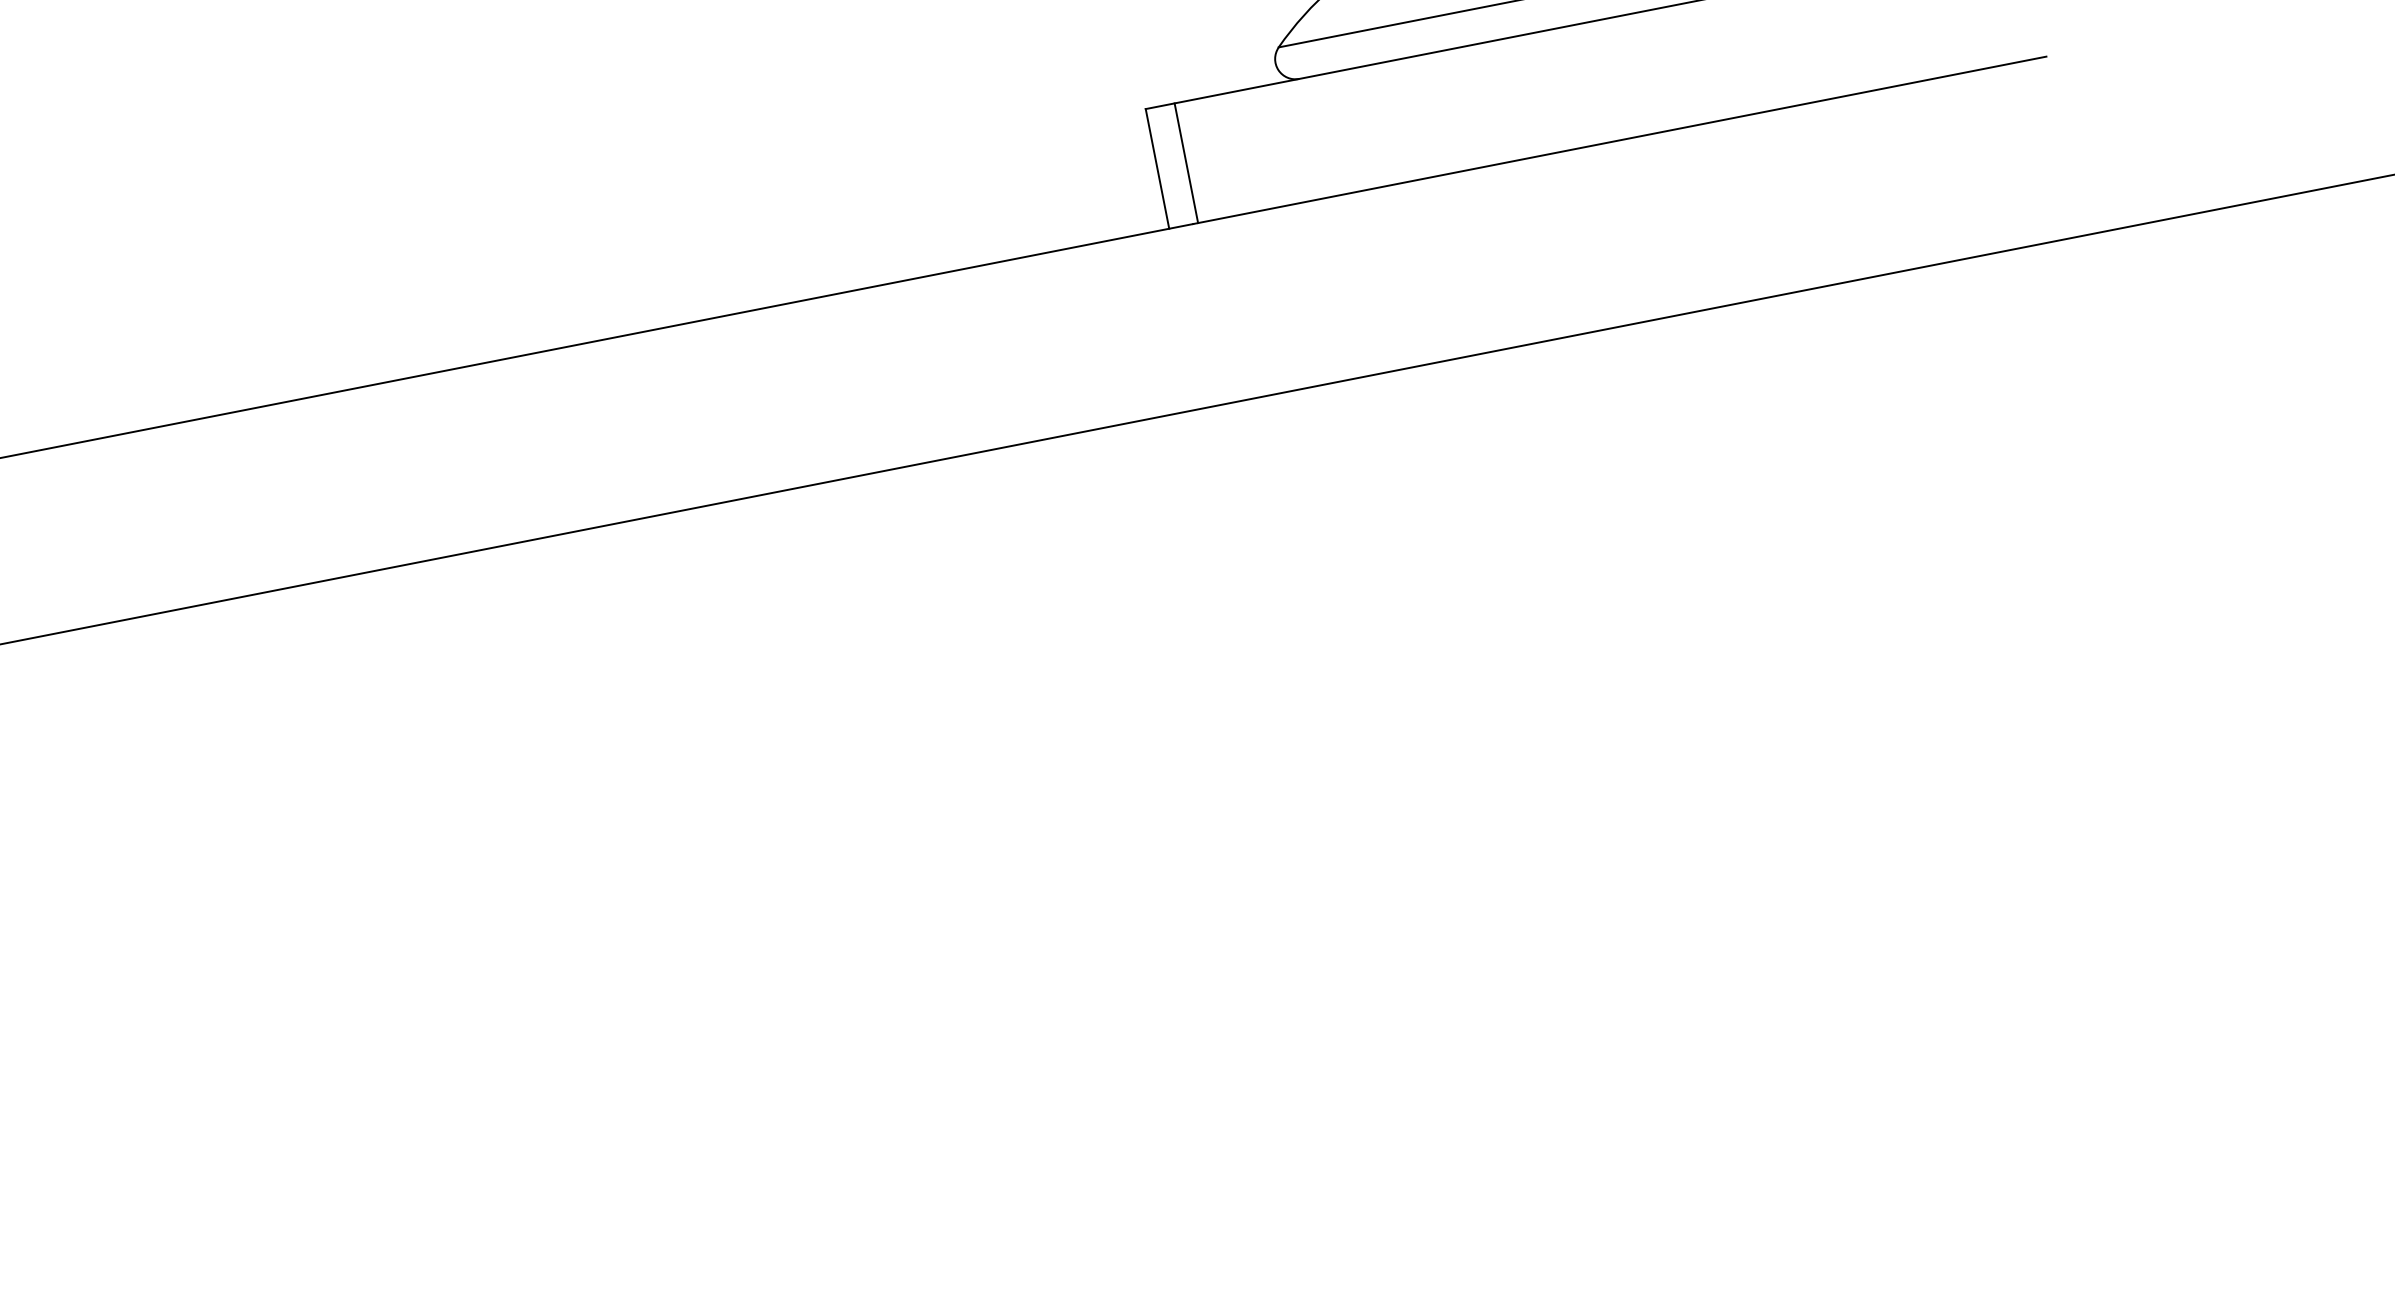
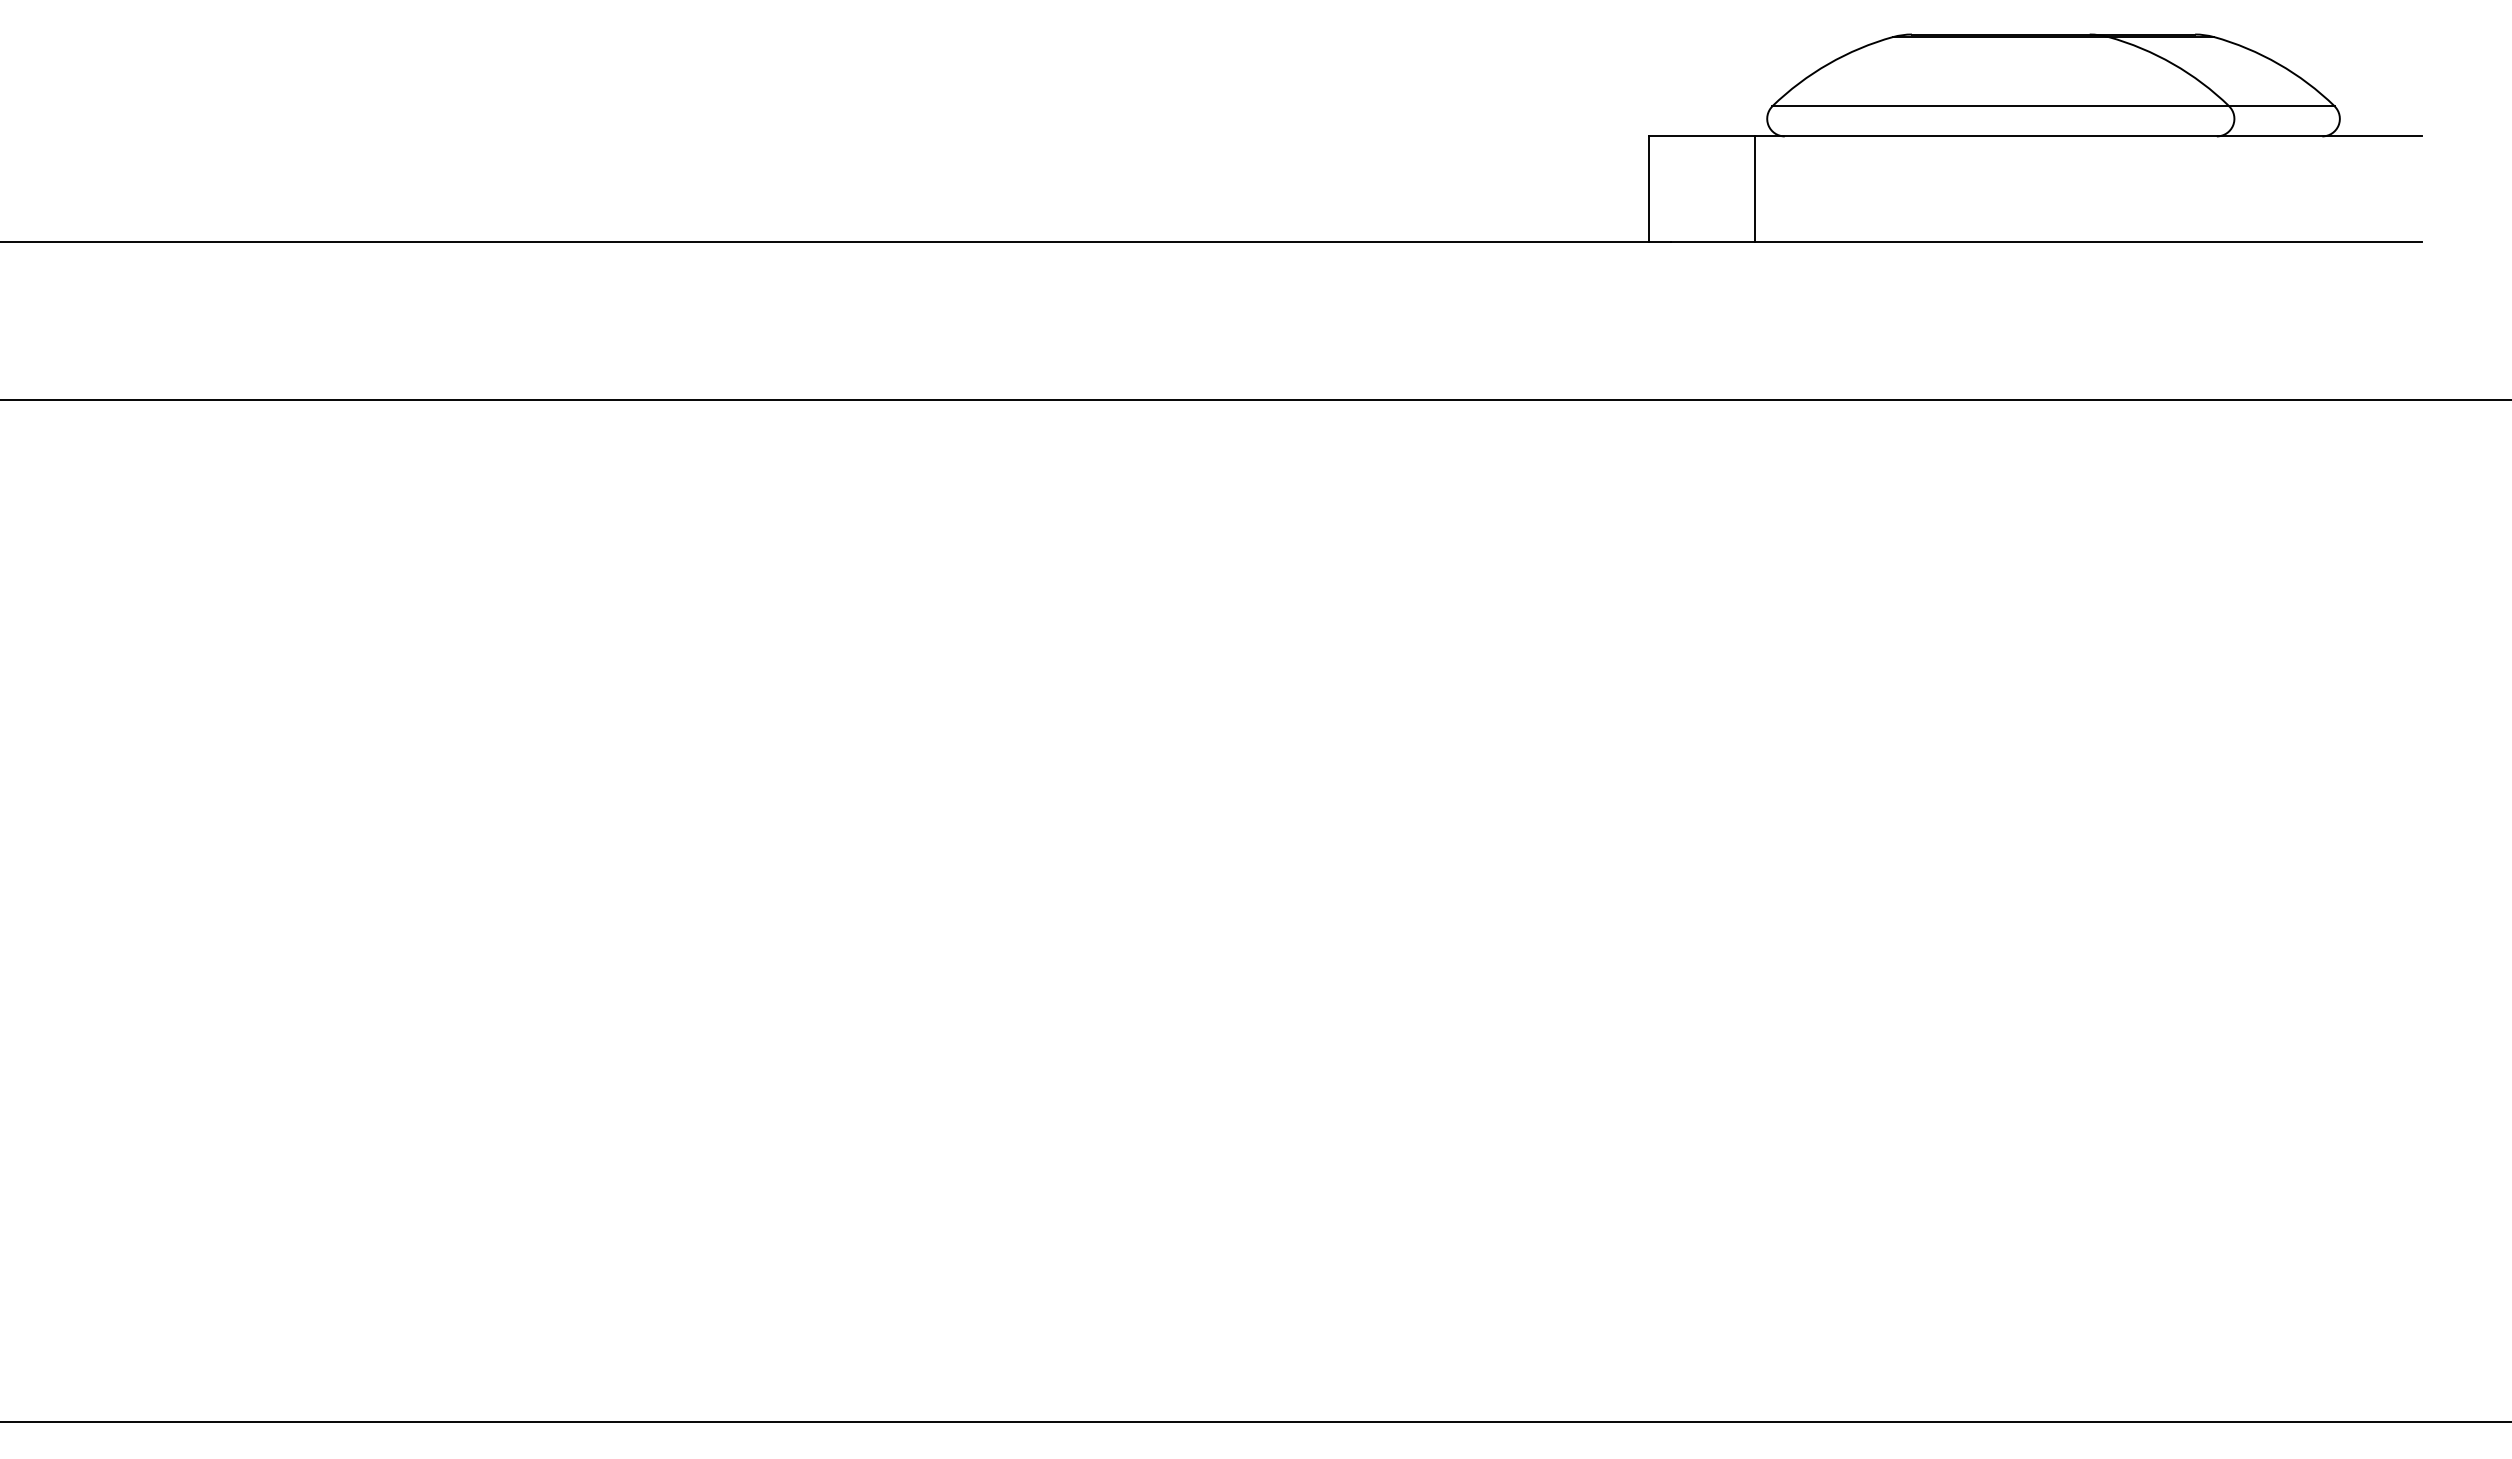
line: (1185, 162) -> (1754, 188), moved

